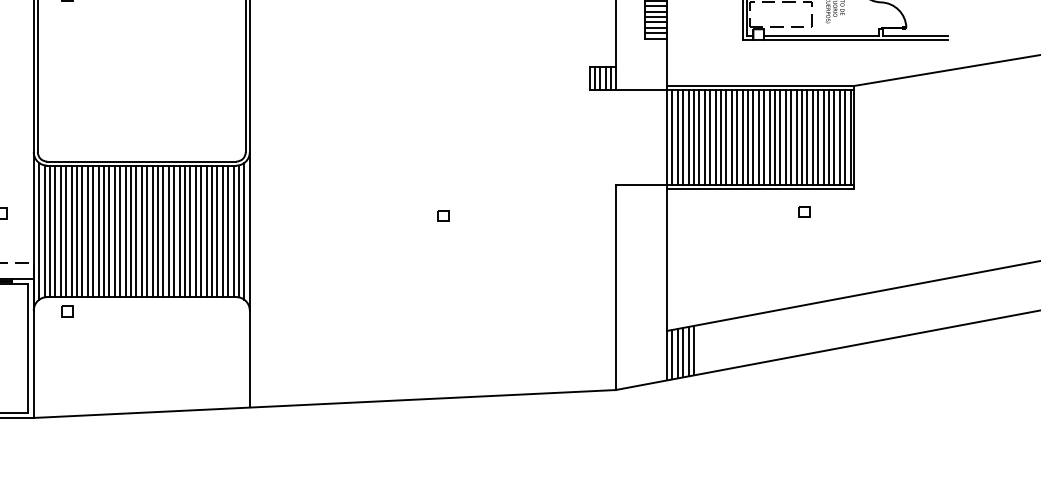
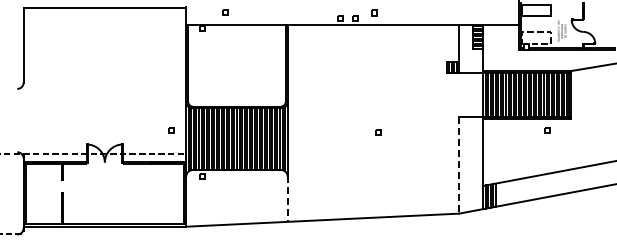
line: (616, 287) -> (459, 165), solid -> dashed
line: (249, 359) -> (287, 199), solid -> dashed

